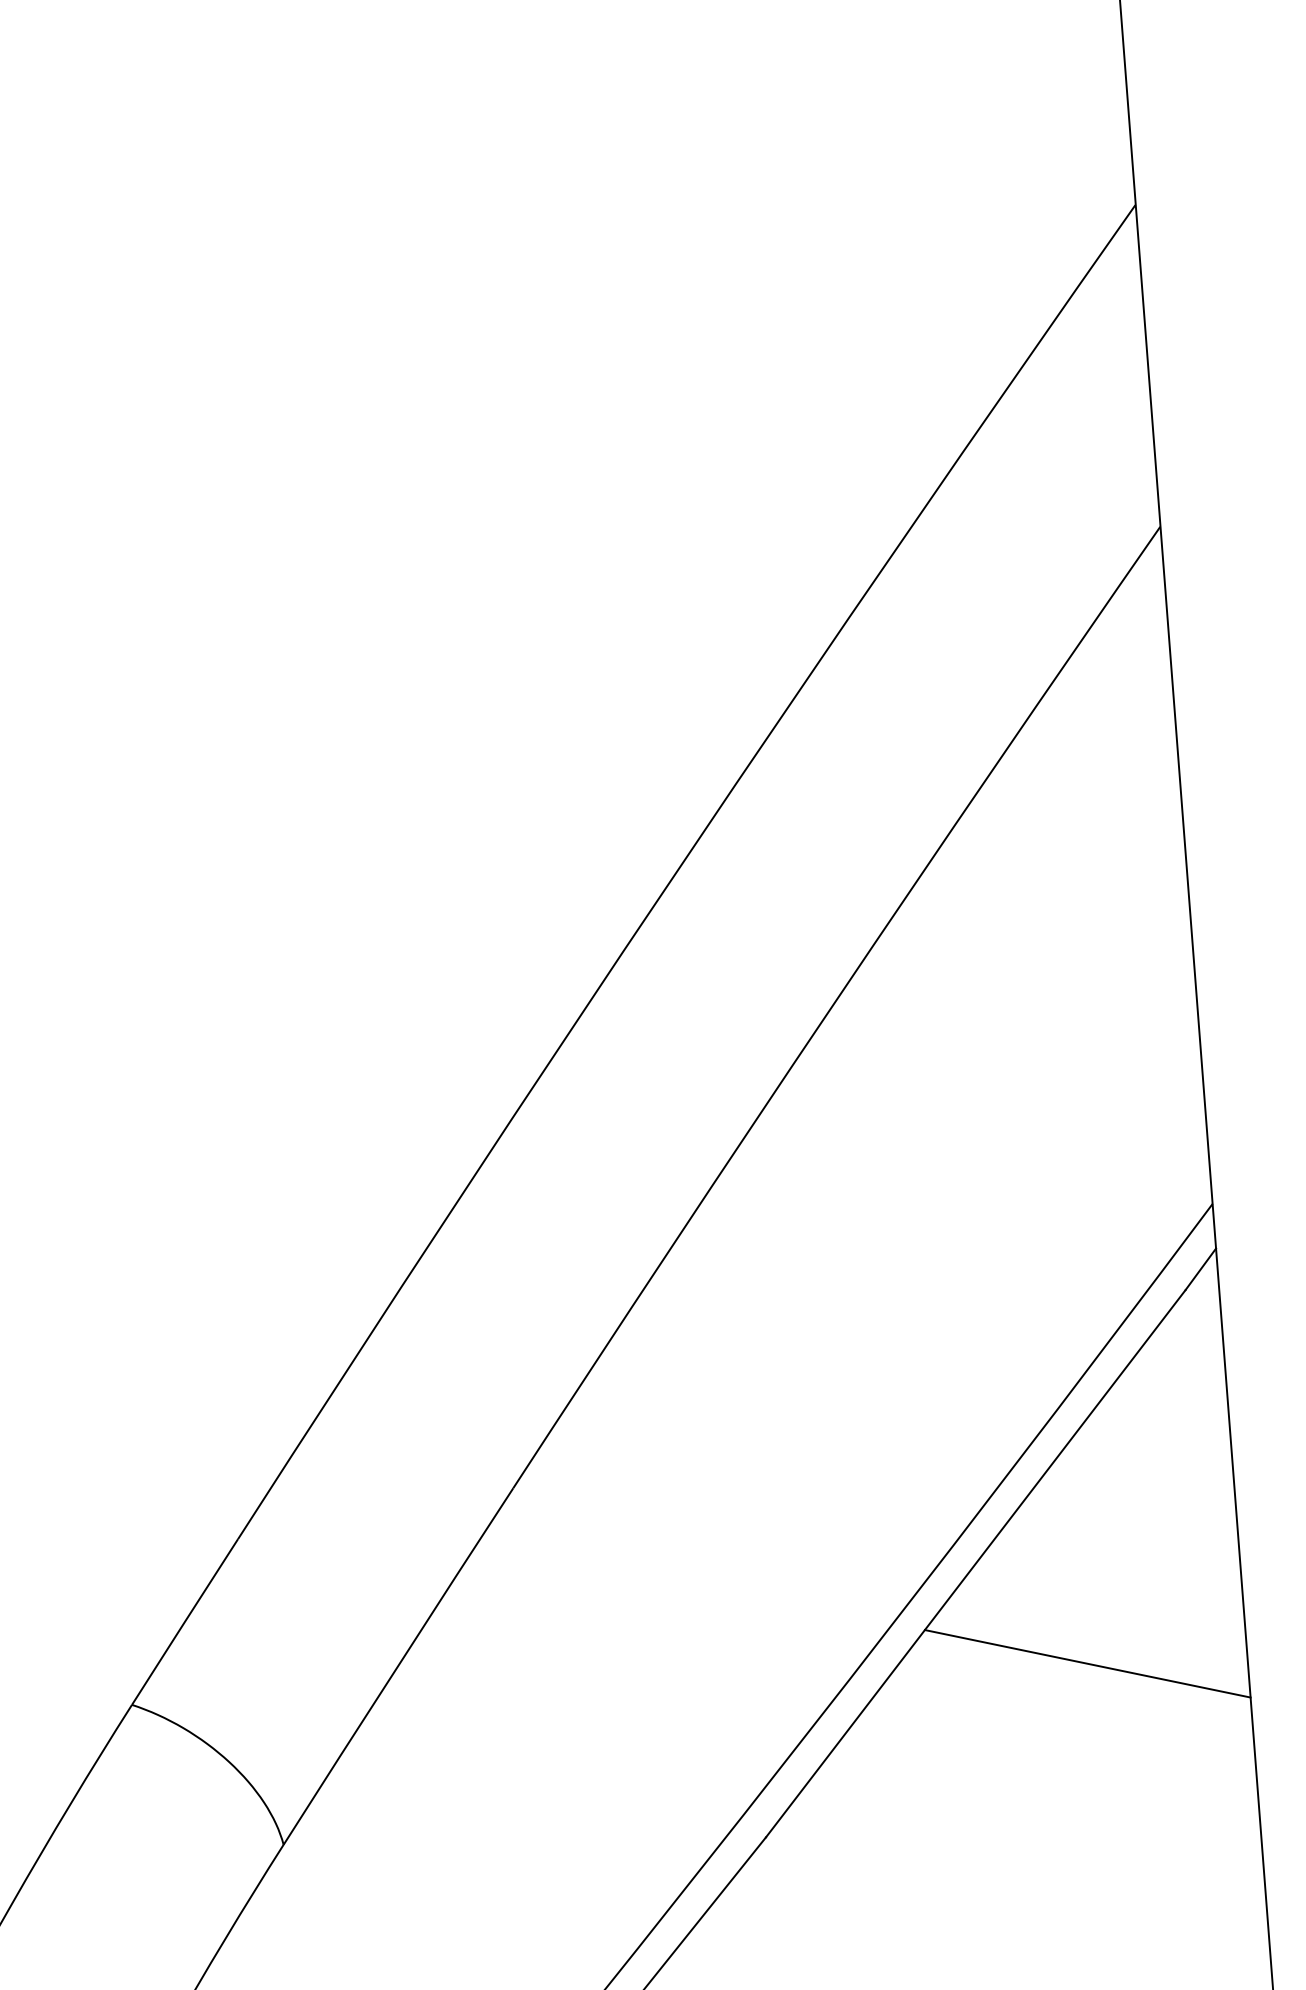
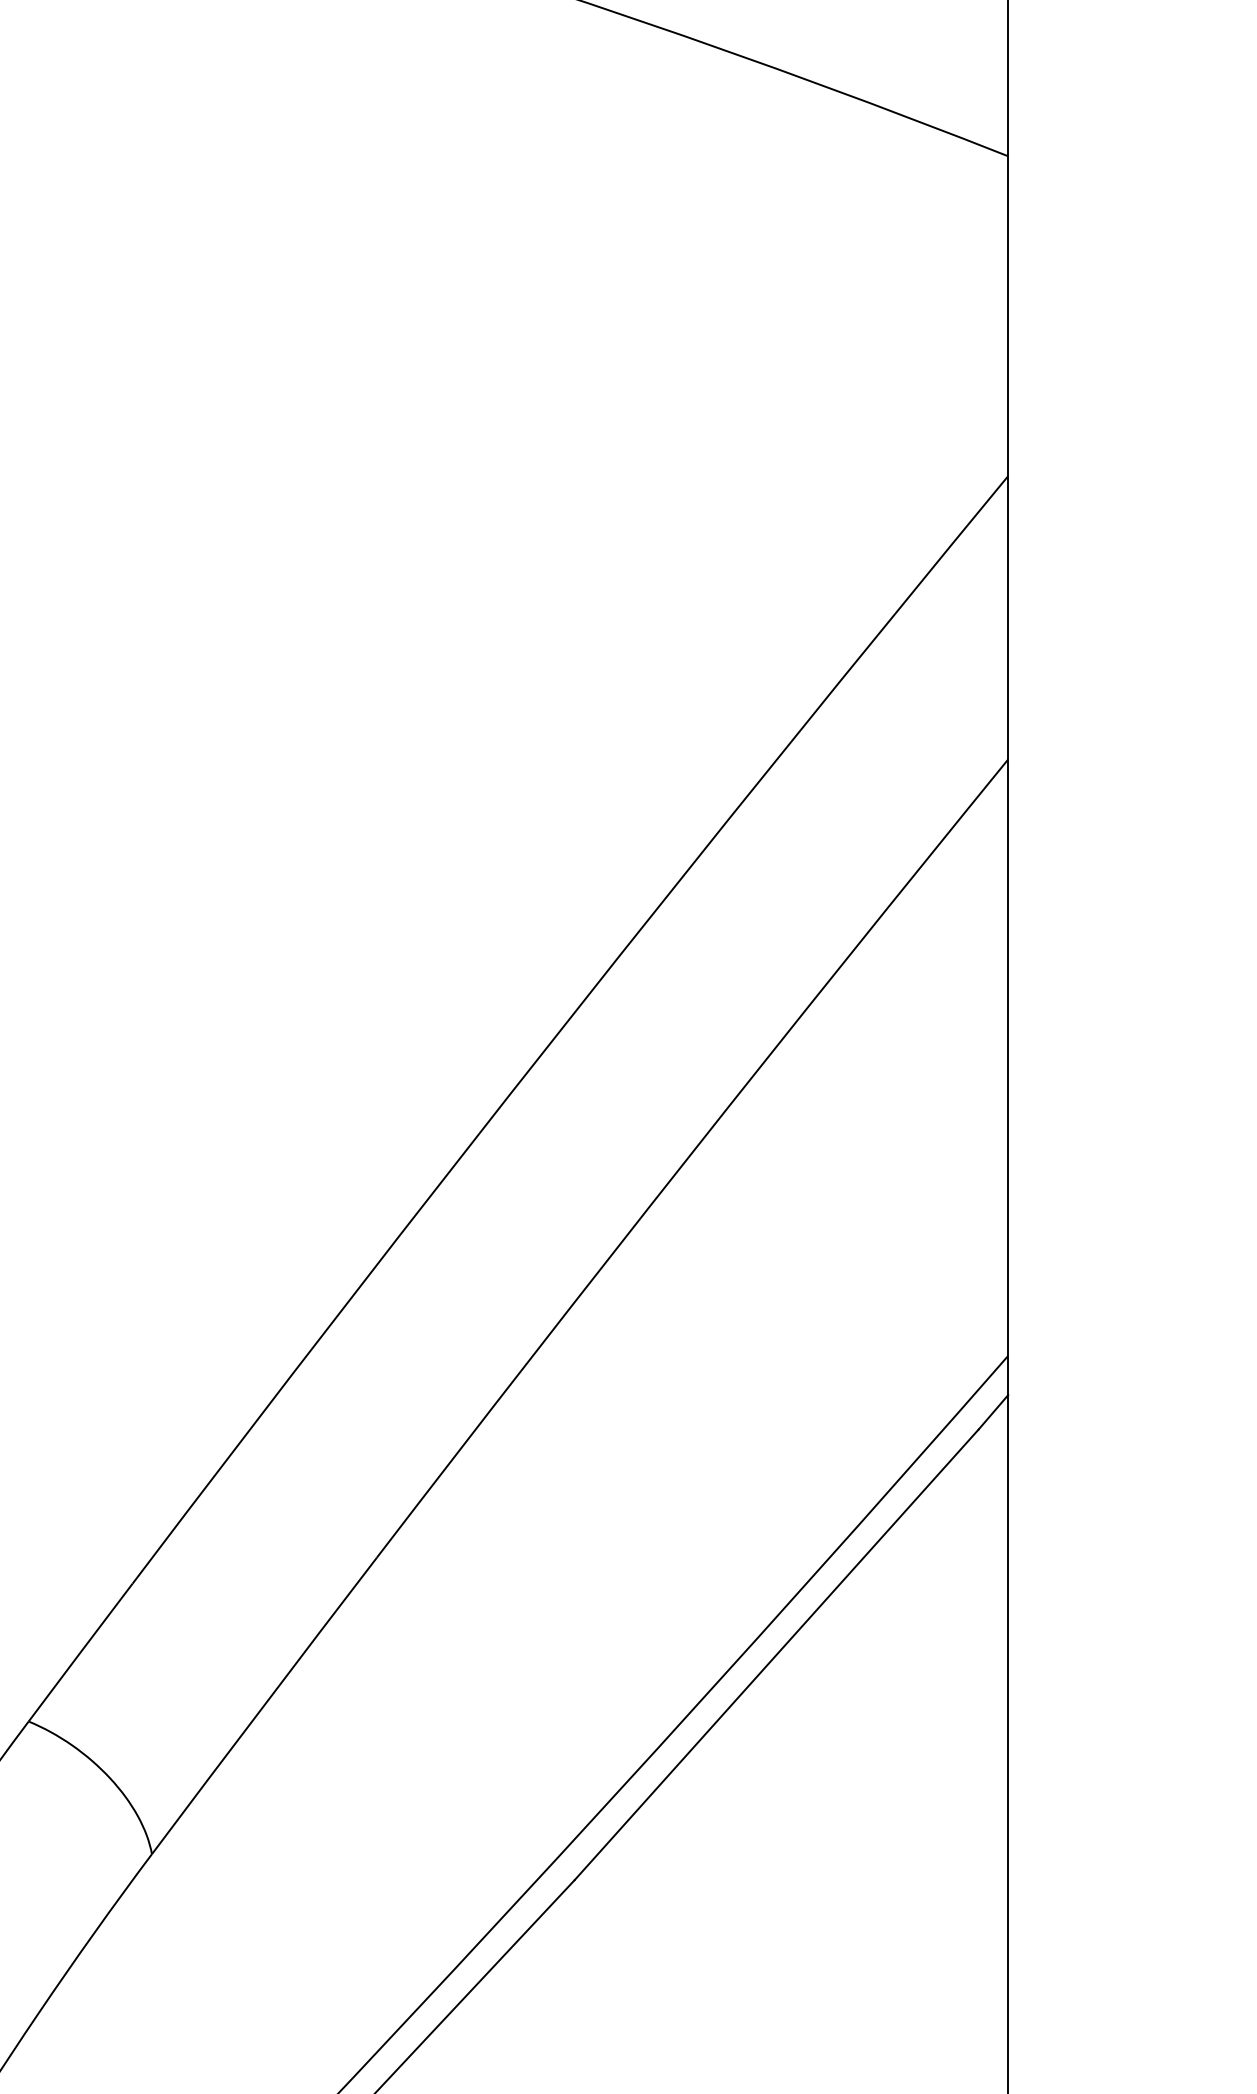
line: (1087, 1663) -> (867, 1749), removed

